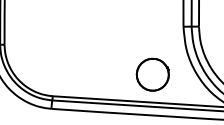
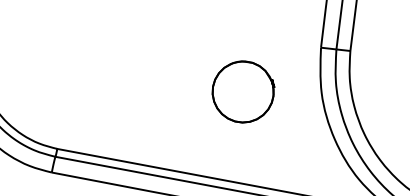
part: (152, 74) -> (242, 91), moved

